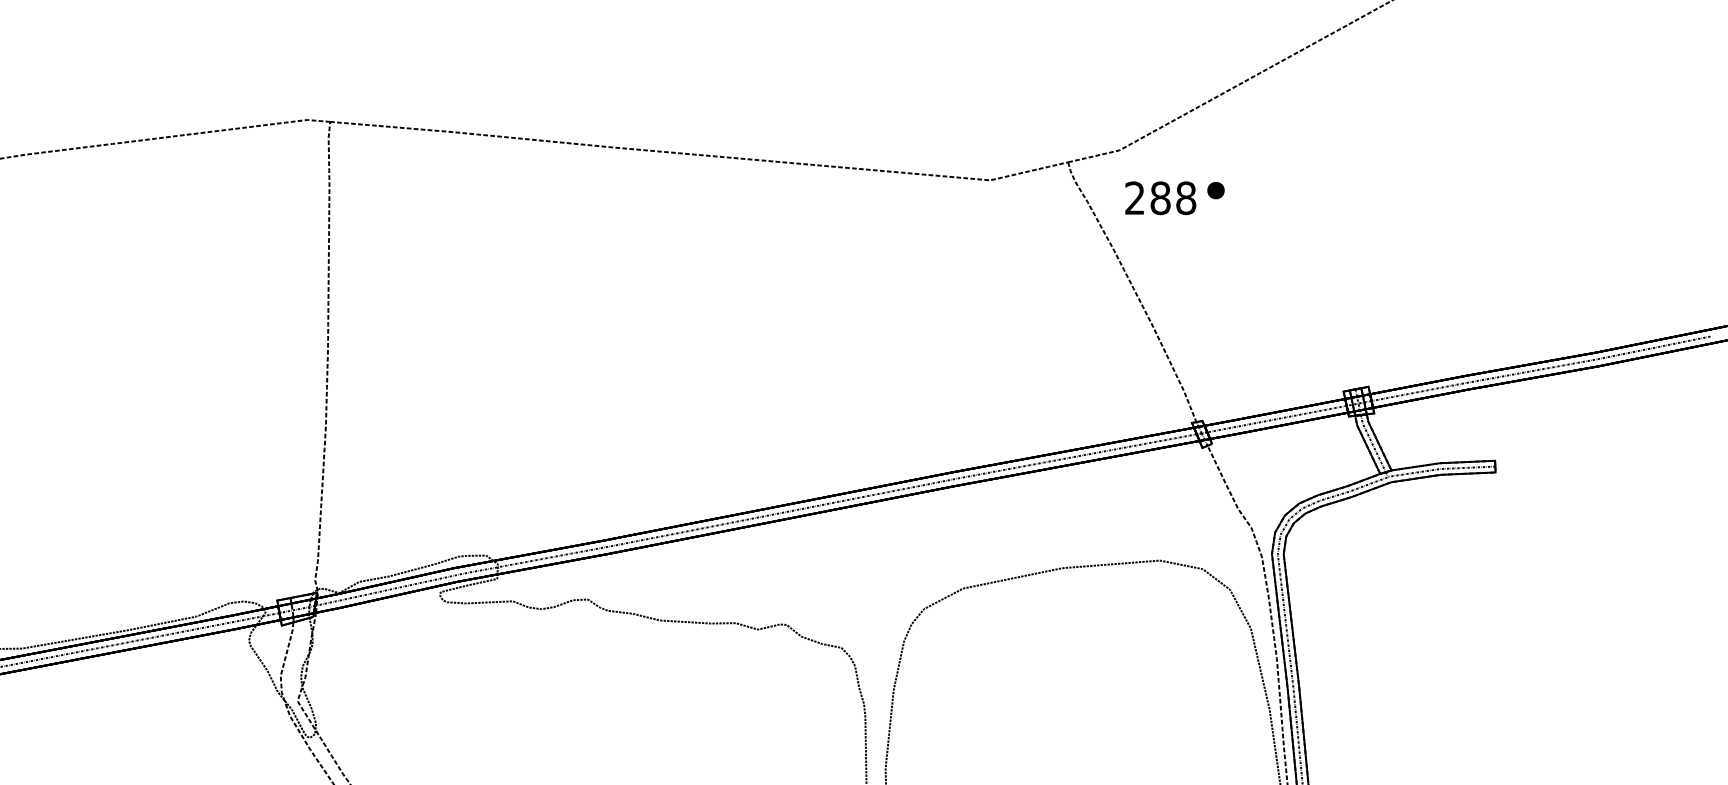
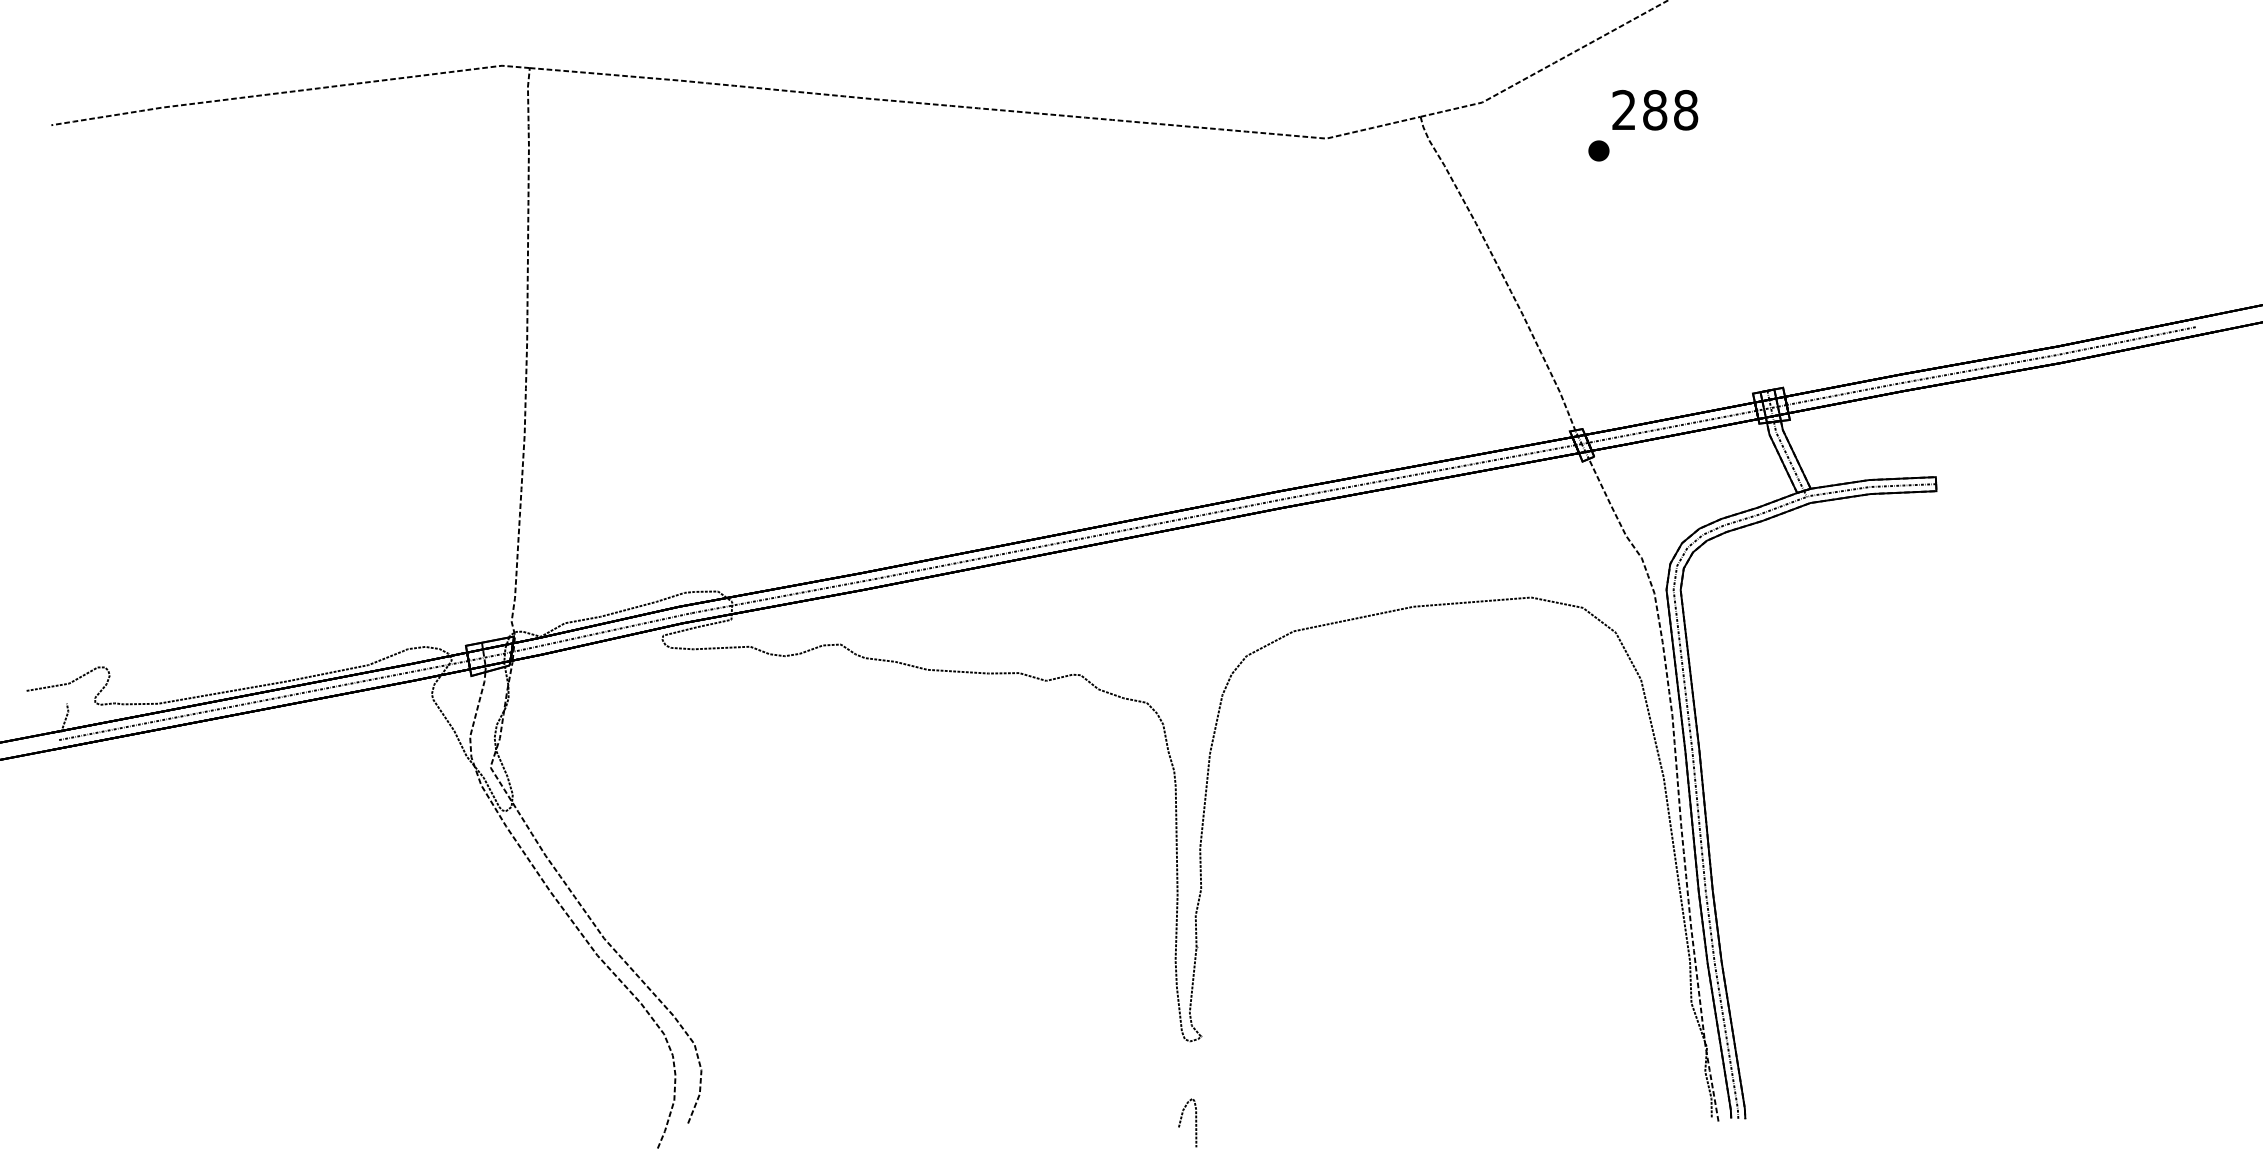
text: (1160, 198) -> (1655, 110), moved

